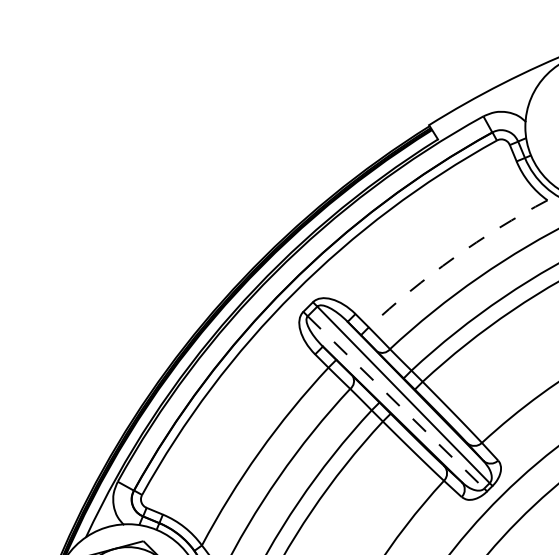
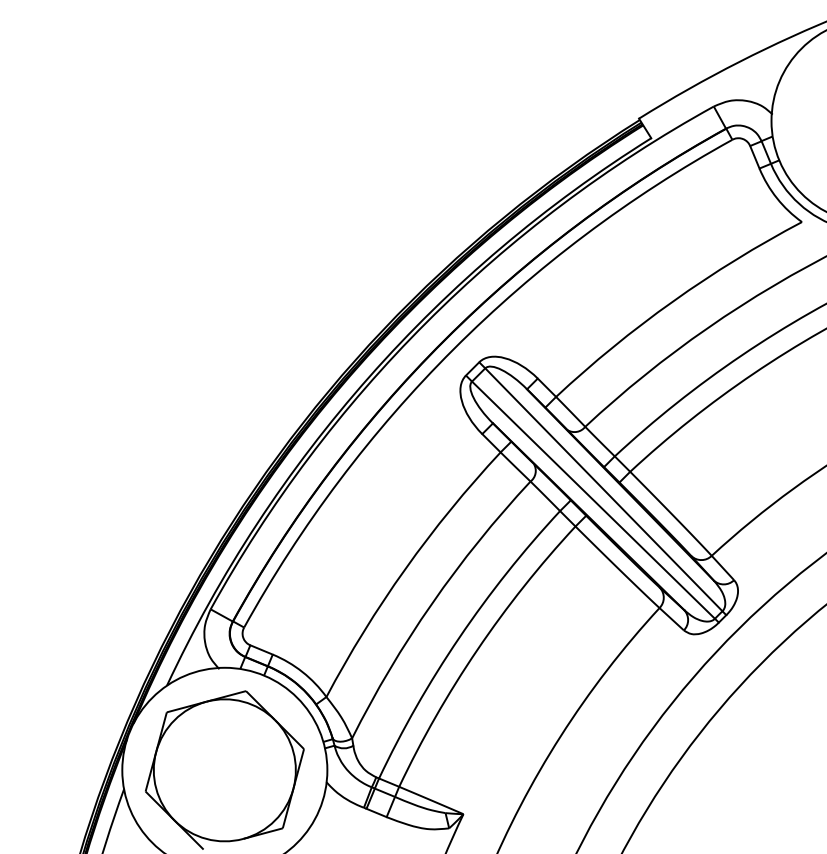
arc: (454, 258) -> (673, 301), dashed -> solid
line: (396, 402) -> (593, 500), dashed -> solid

